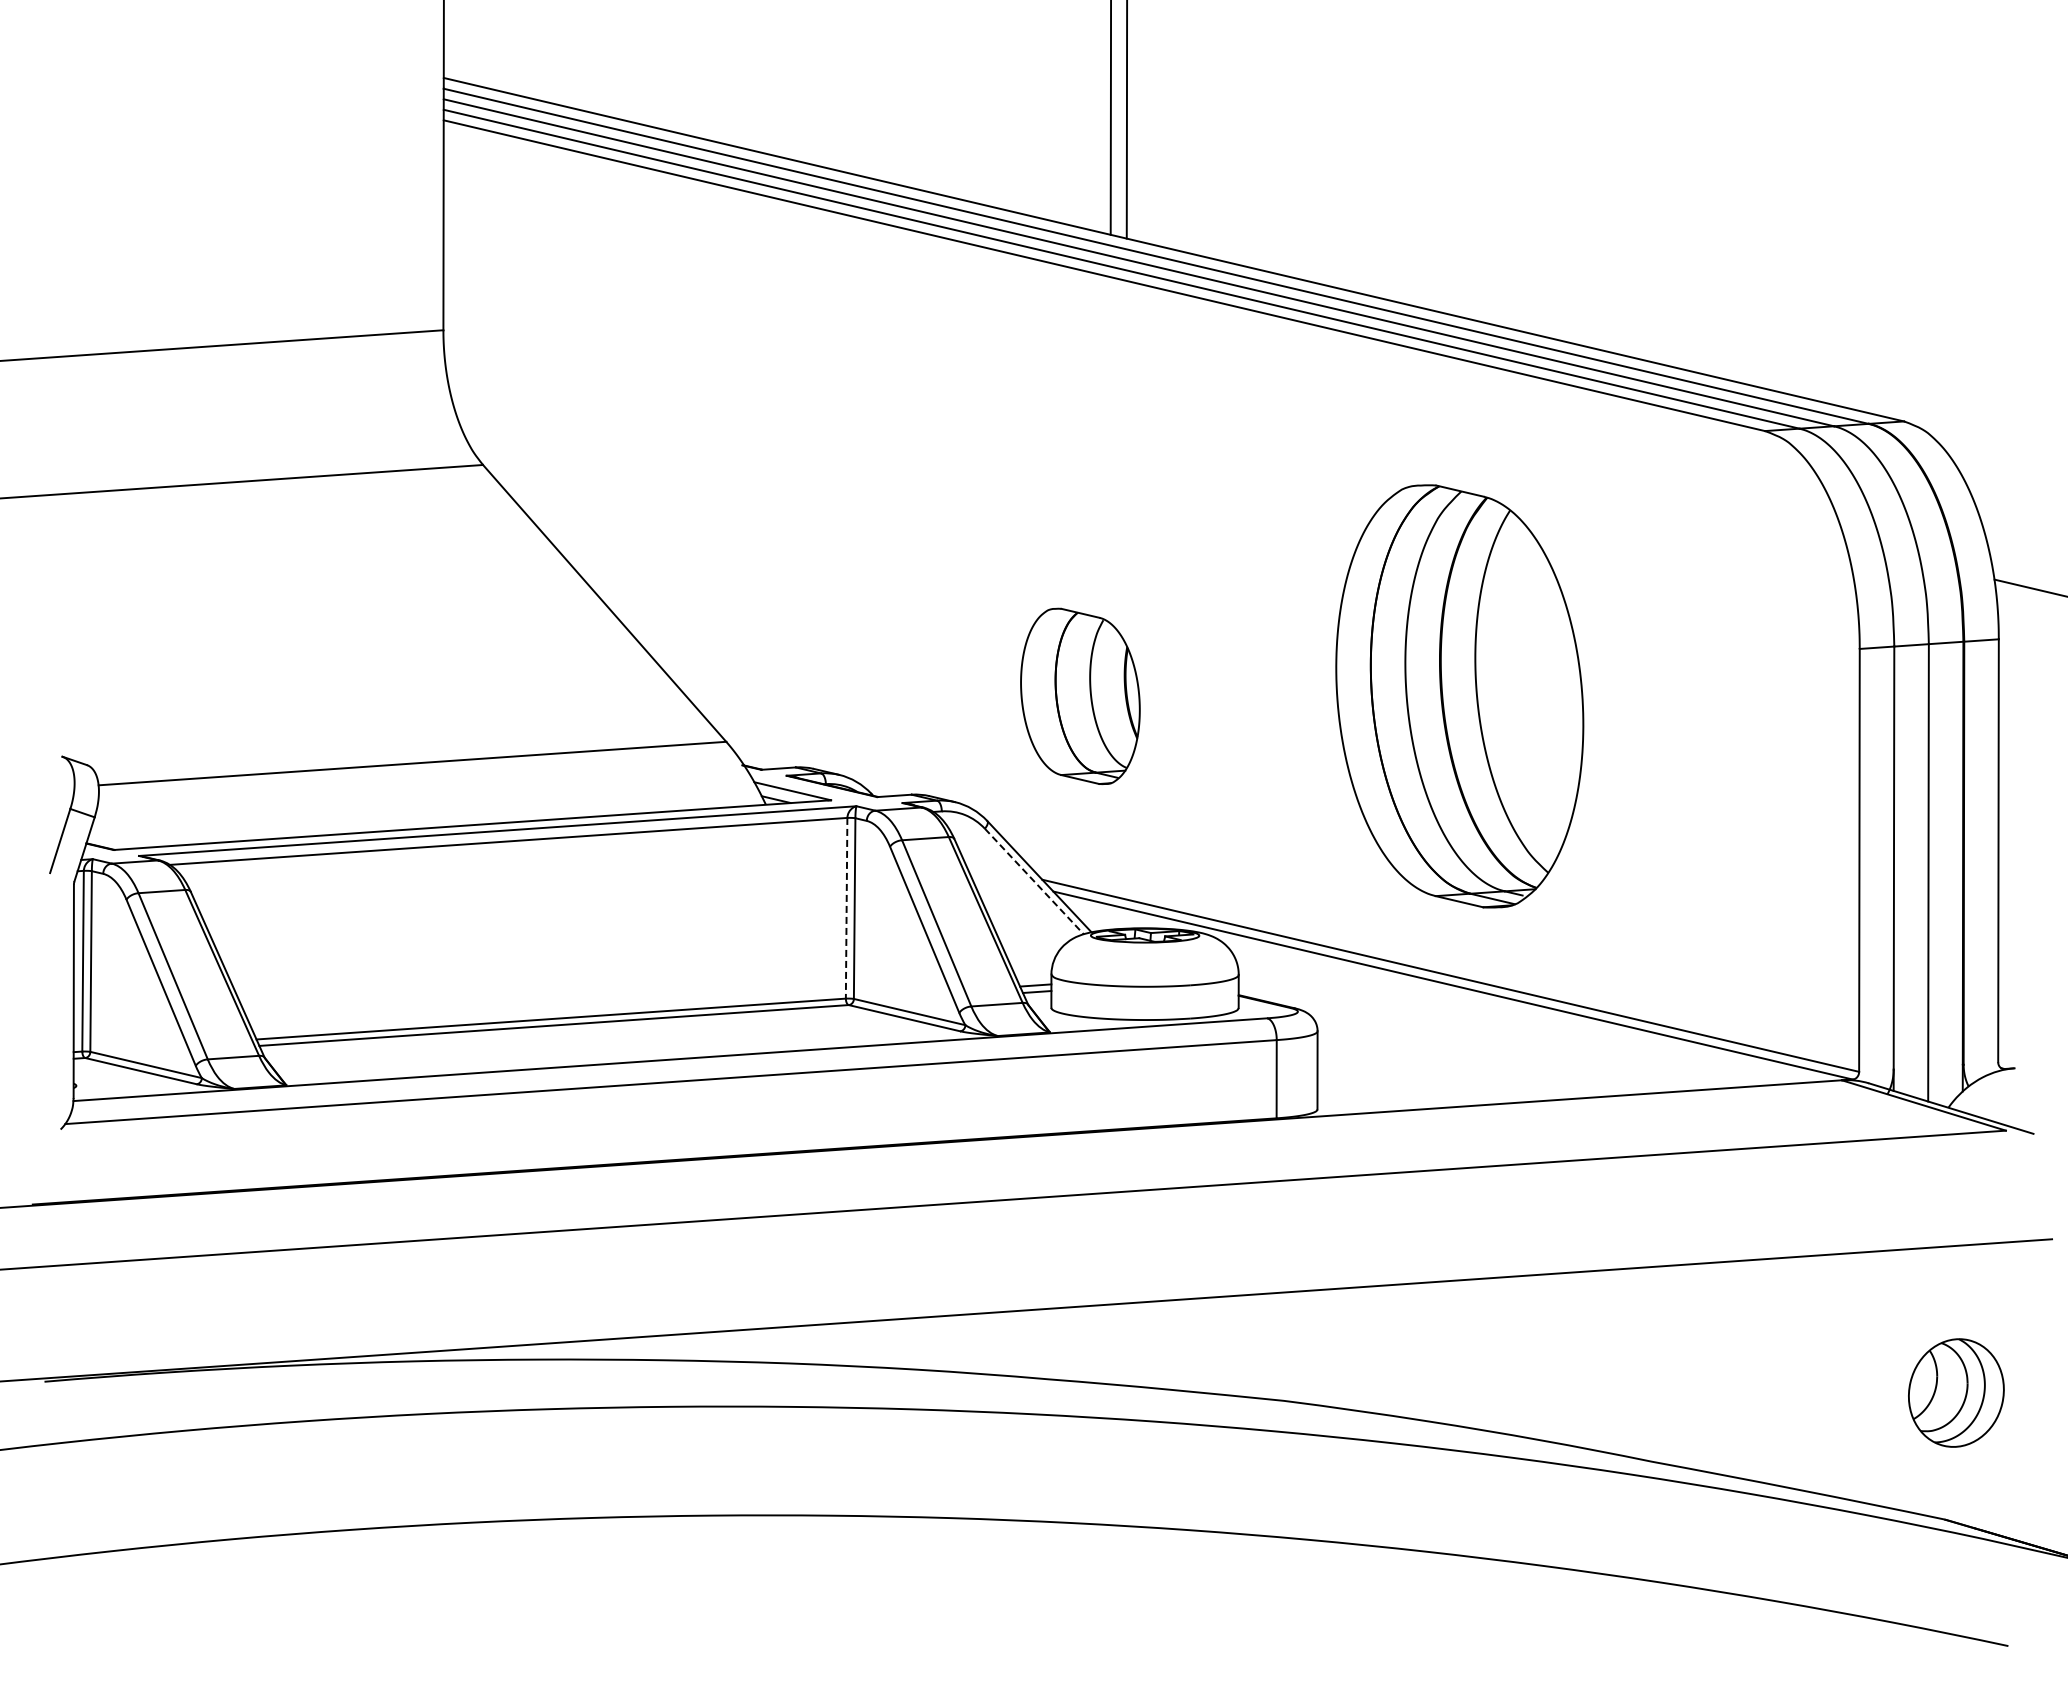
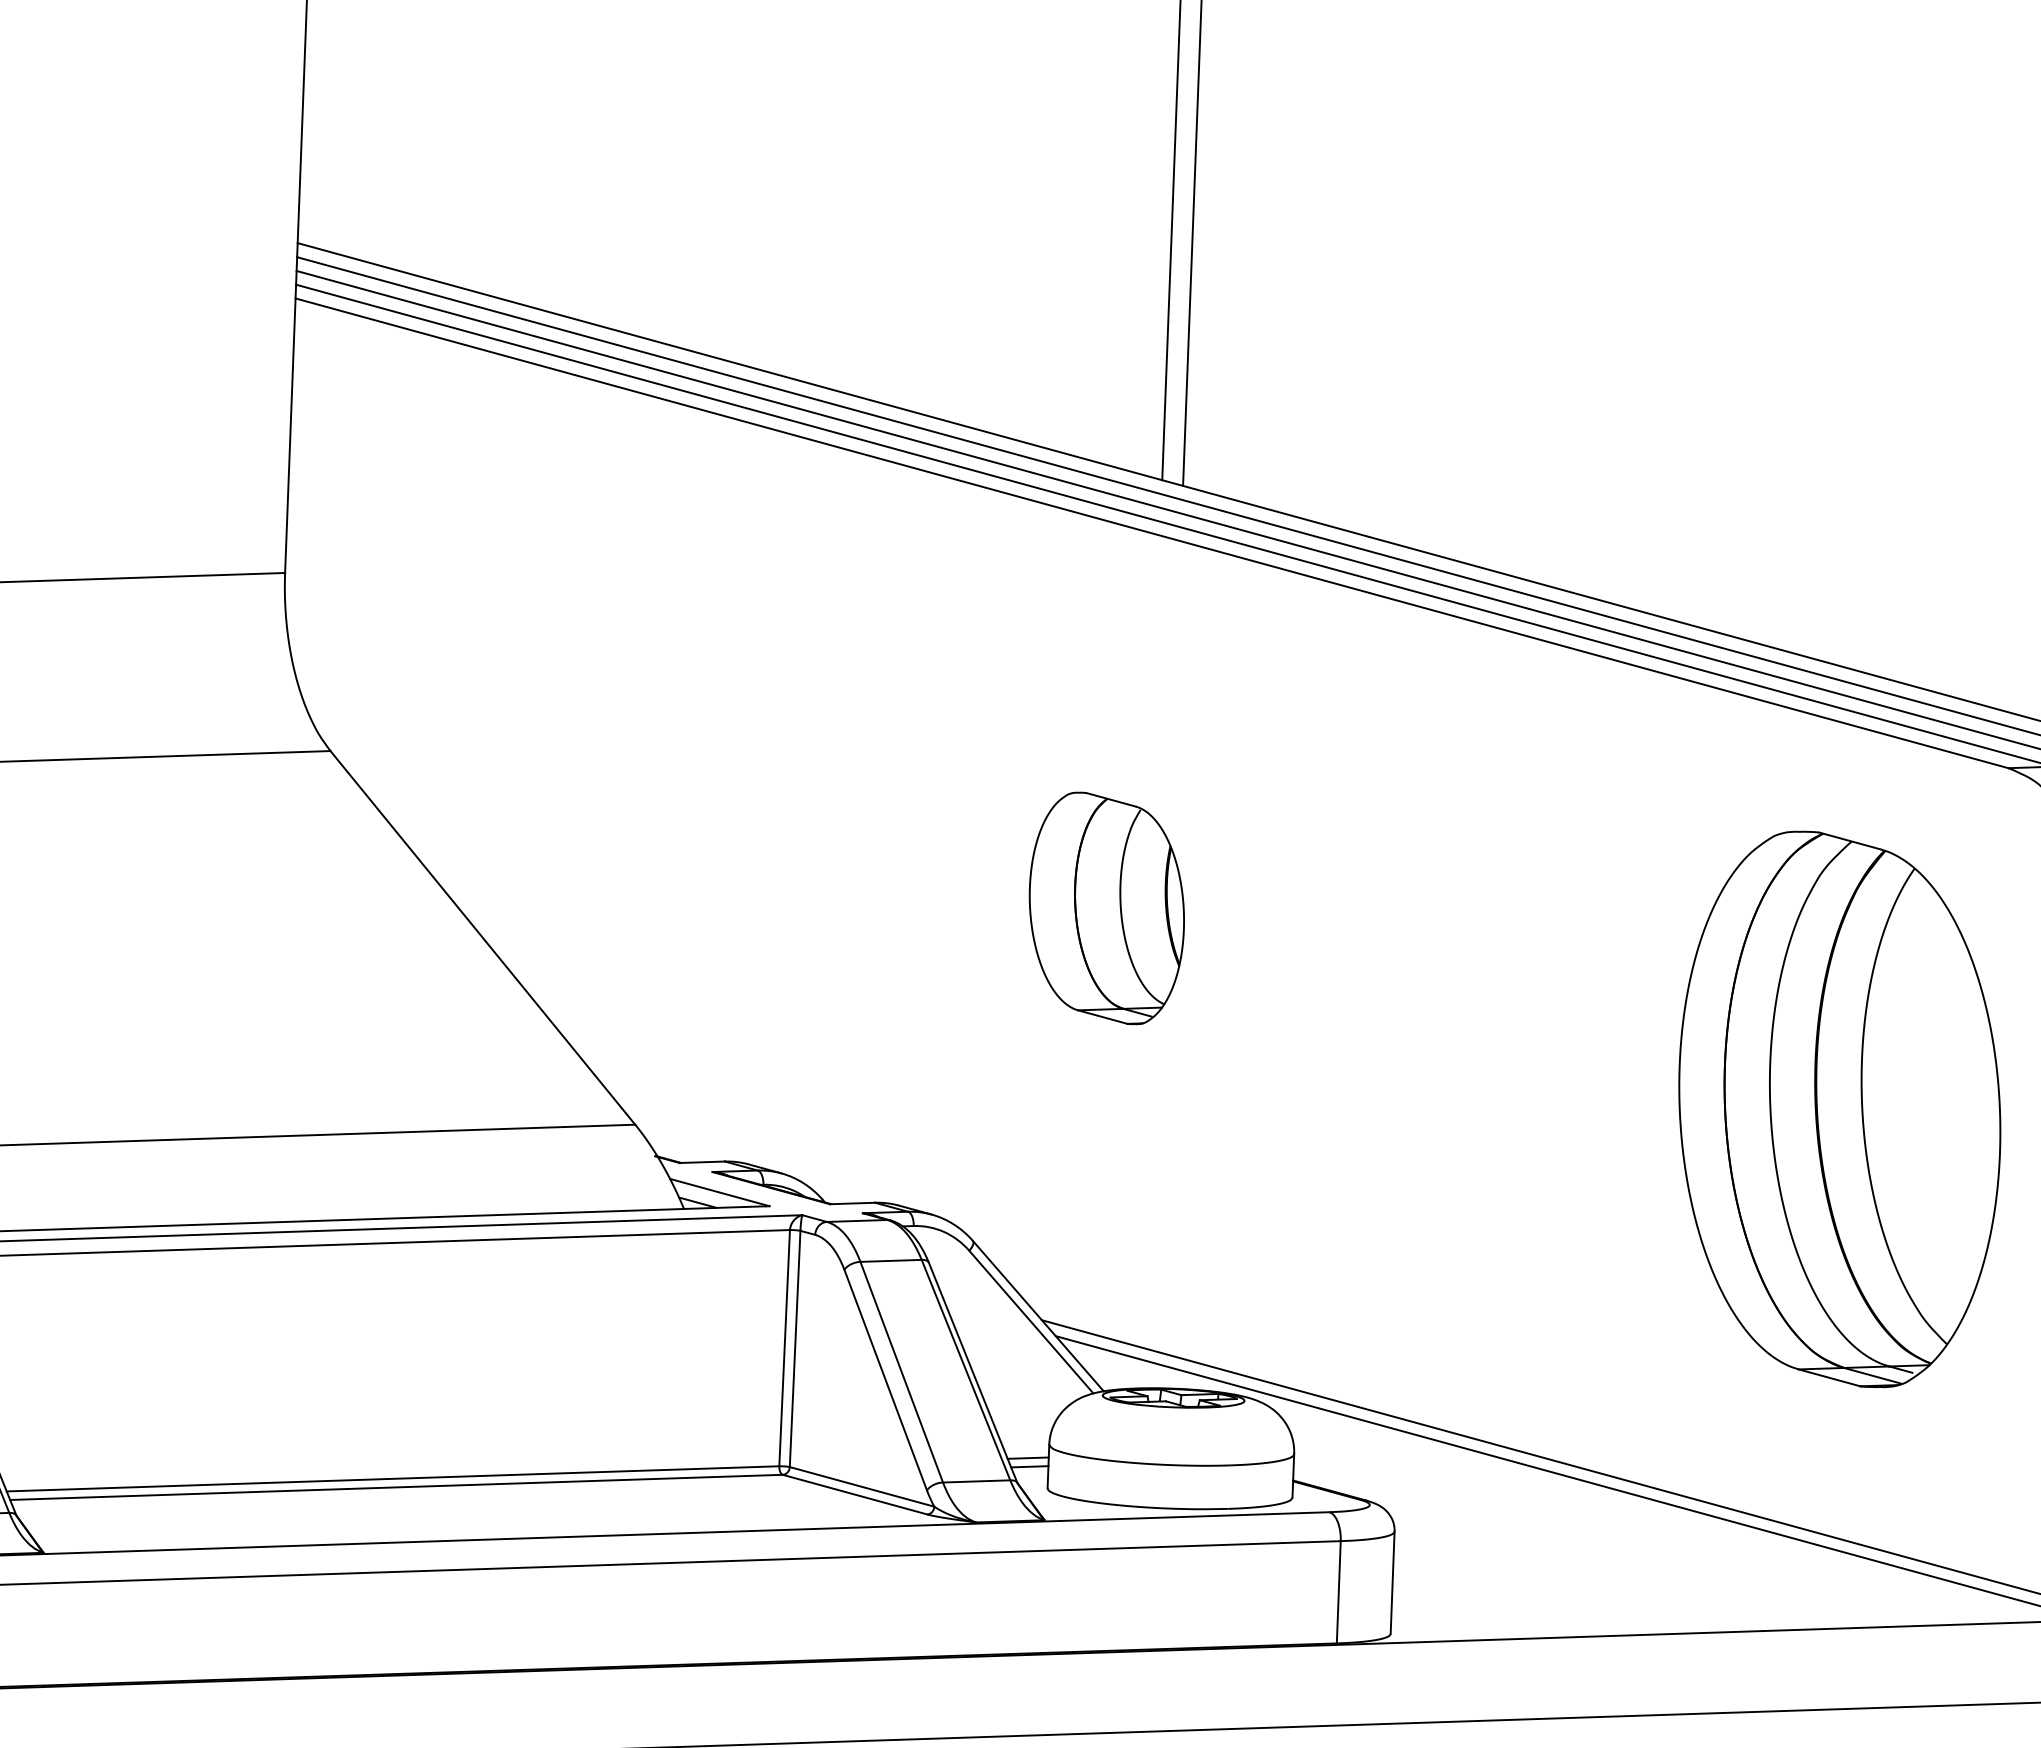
part: (1080, 695) -> (1107, 907), moved
part: (1459, 696) -> (1839, 1109), moved
line: (1034, 881) -> (1031, 1322), dashed -> solid
line: (846, 908) -> (784, 1348), dashed -> solid

